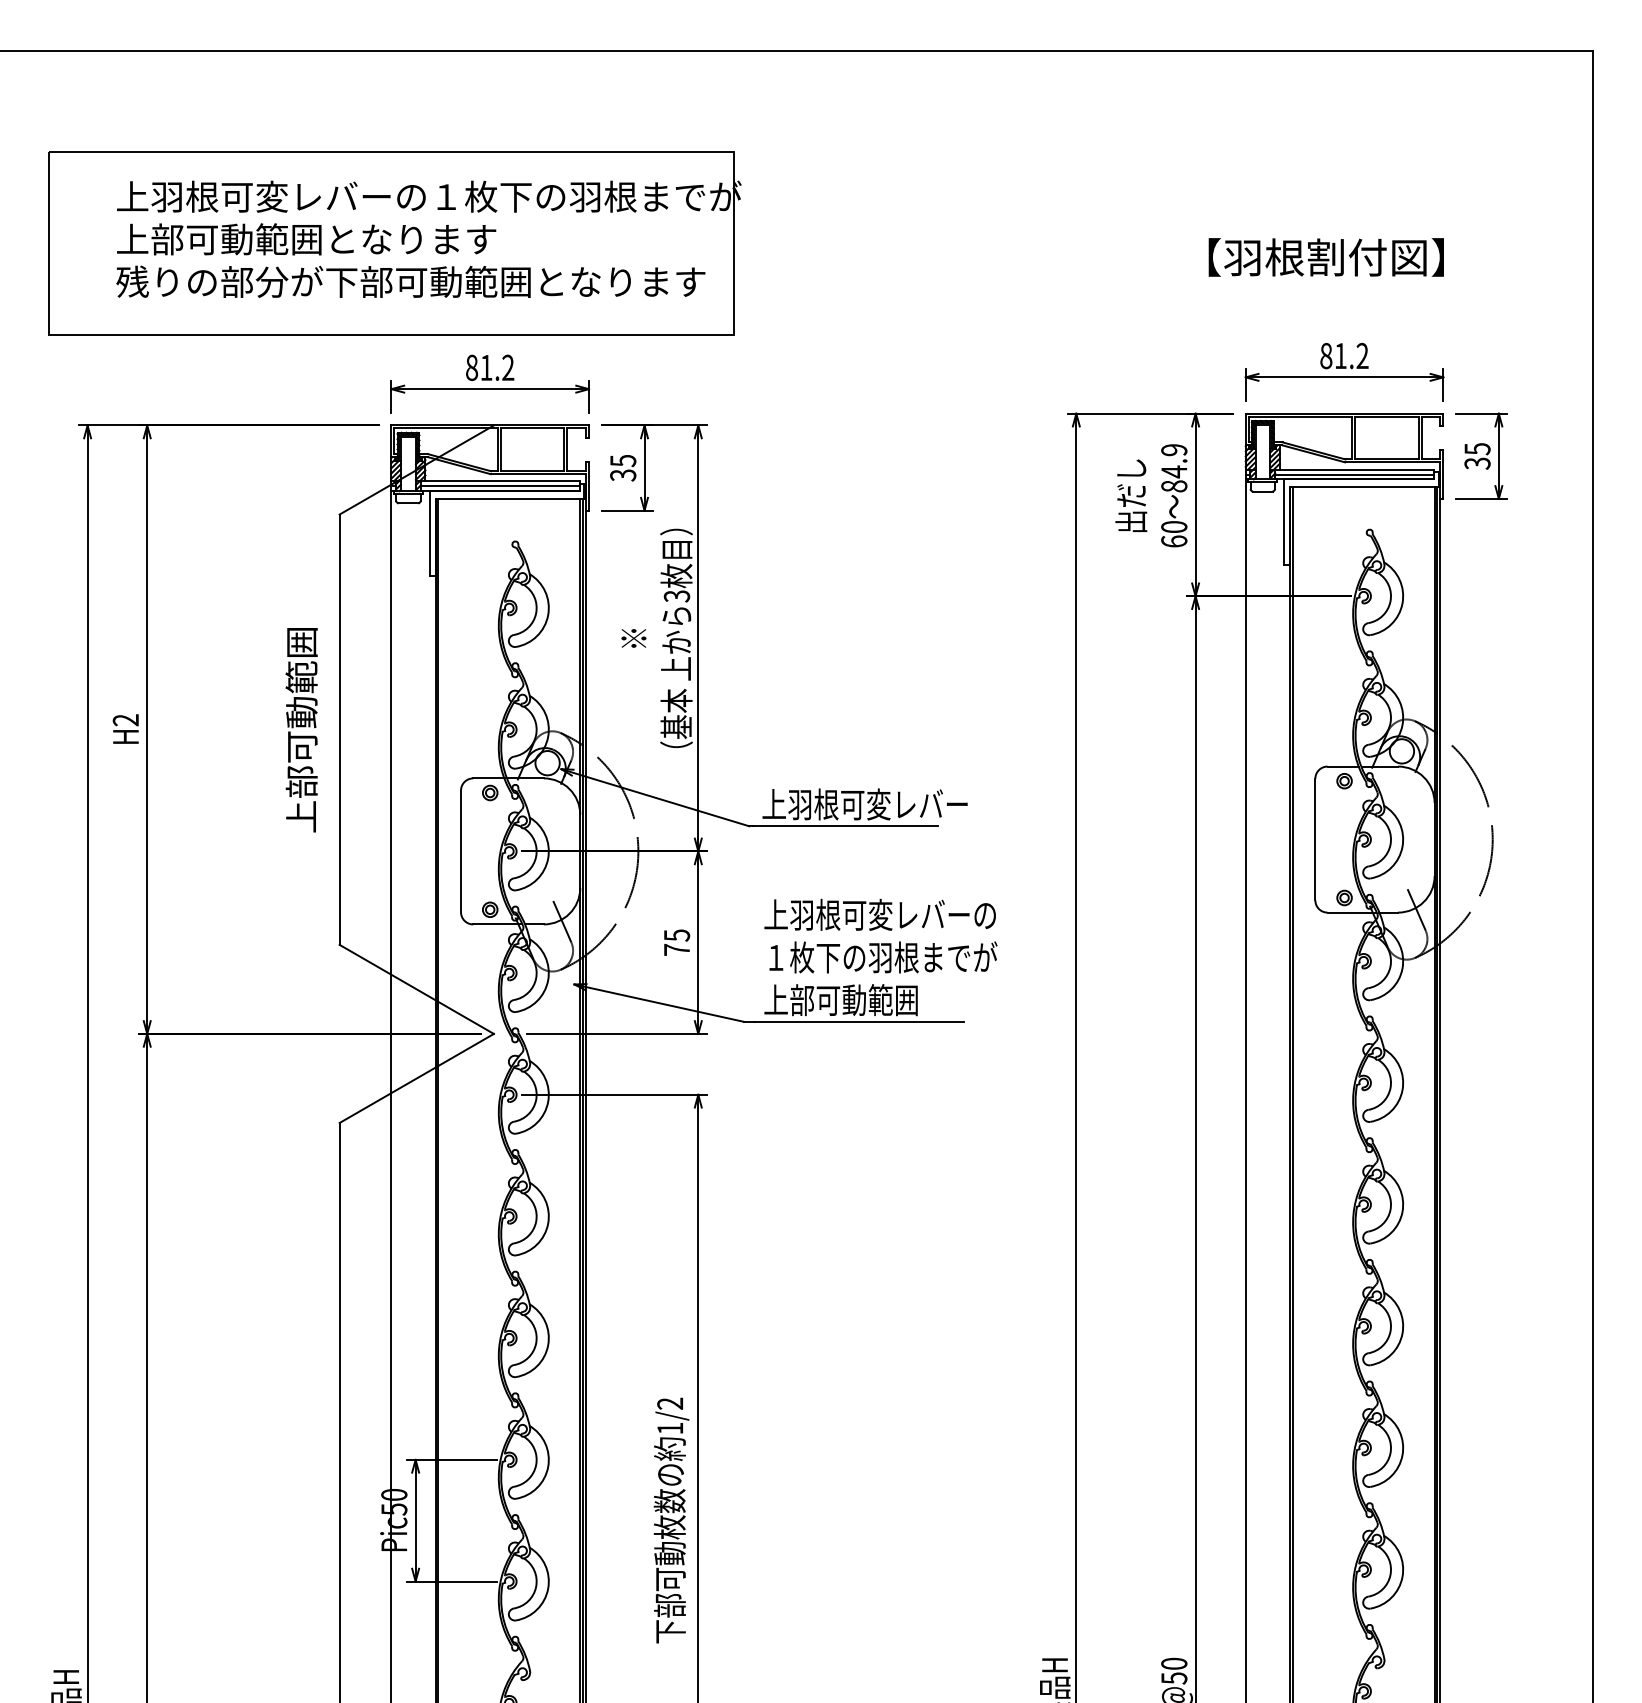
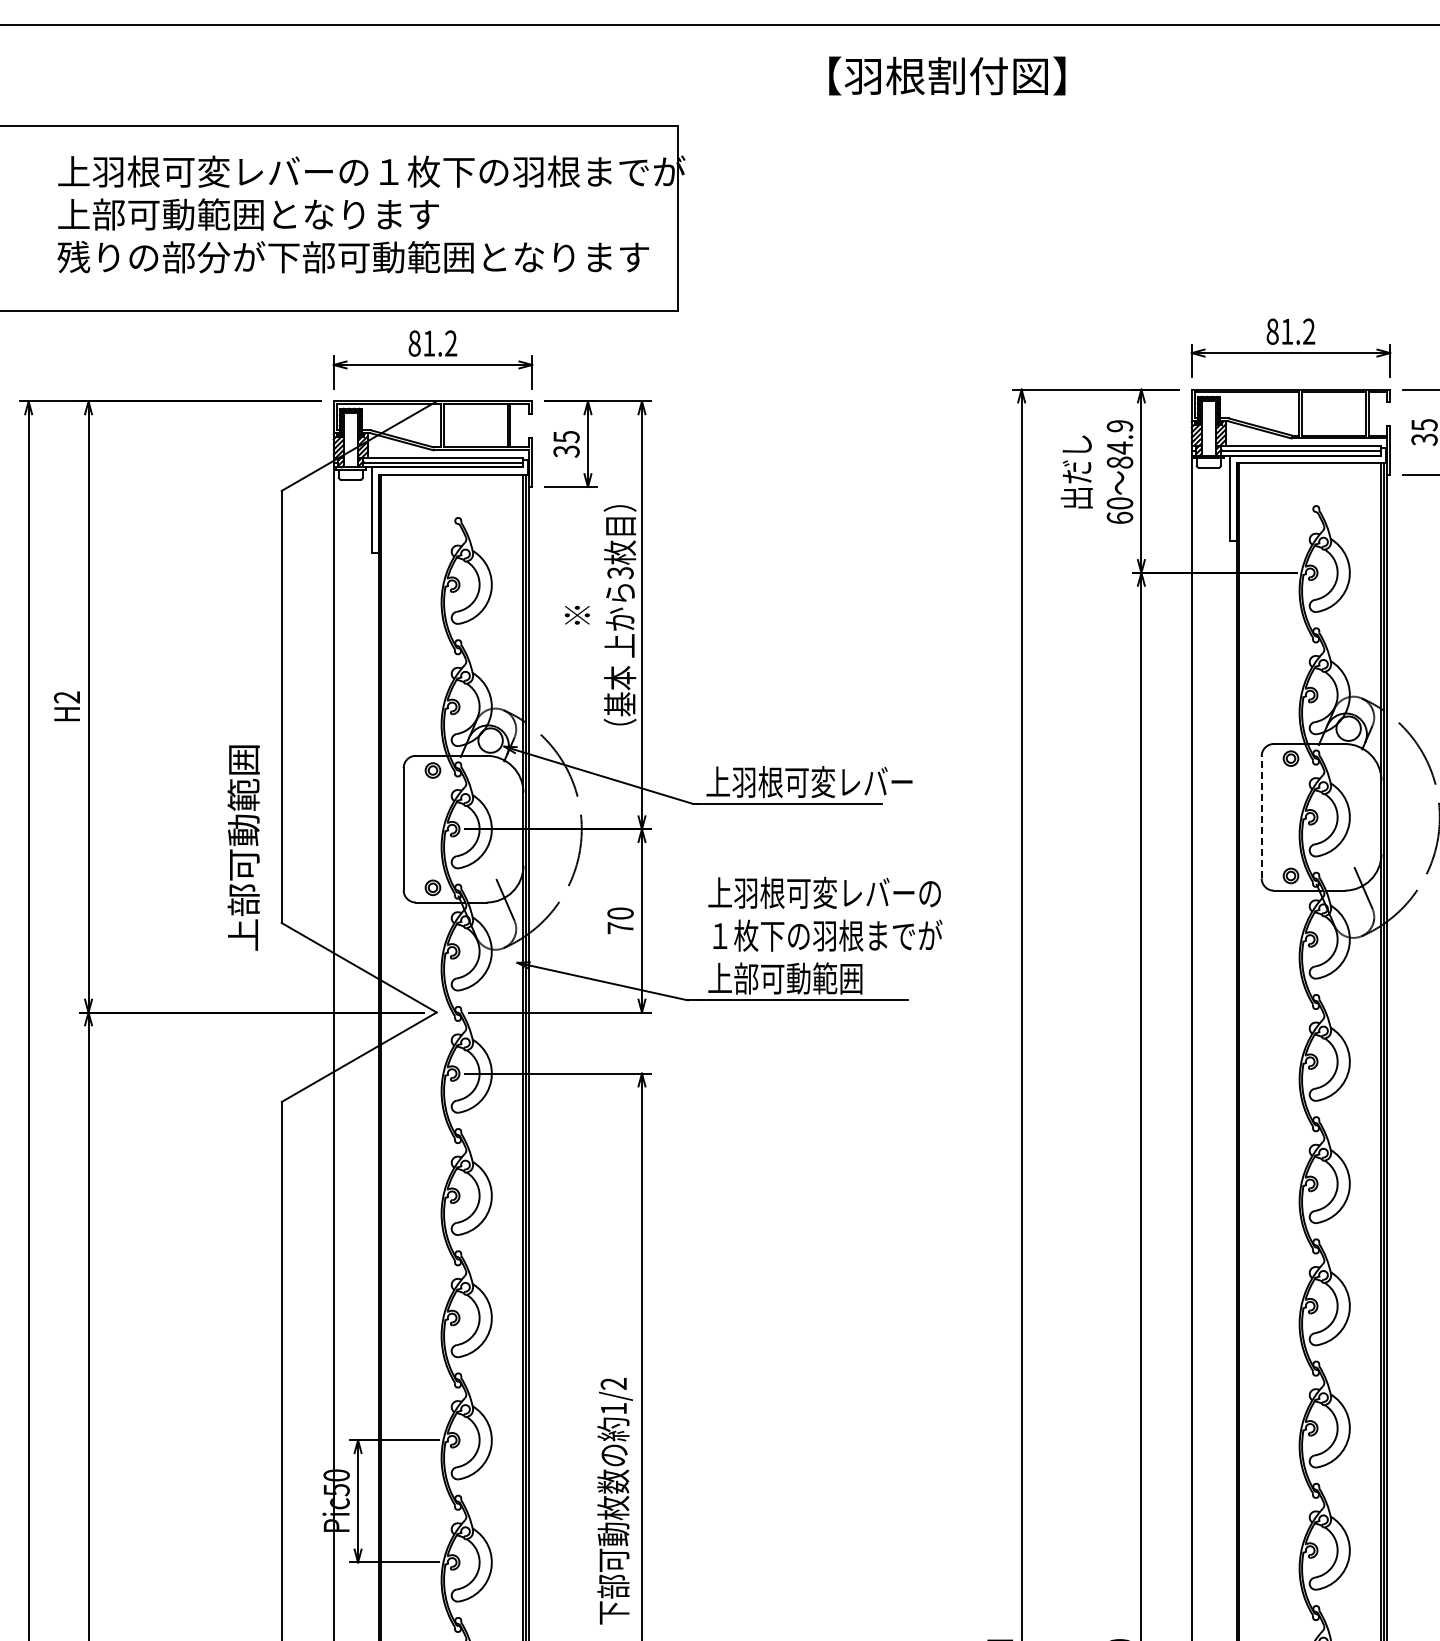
text: (1325, 257) -> (946, 76), moved
text: (301, 730) -> (243, 848), moved
line: (1315, 839) -> (1261, 817), solid -> dashed
text: (676, 935) -> (620, 913), 75 -> 70

